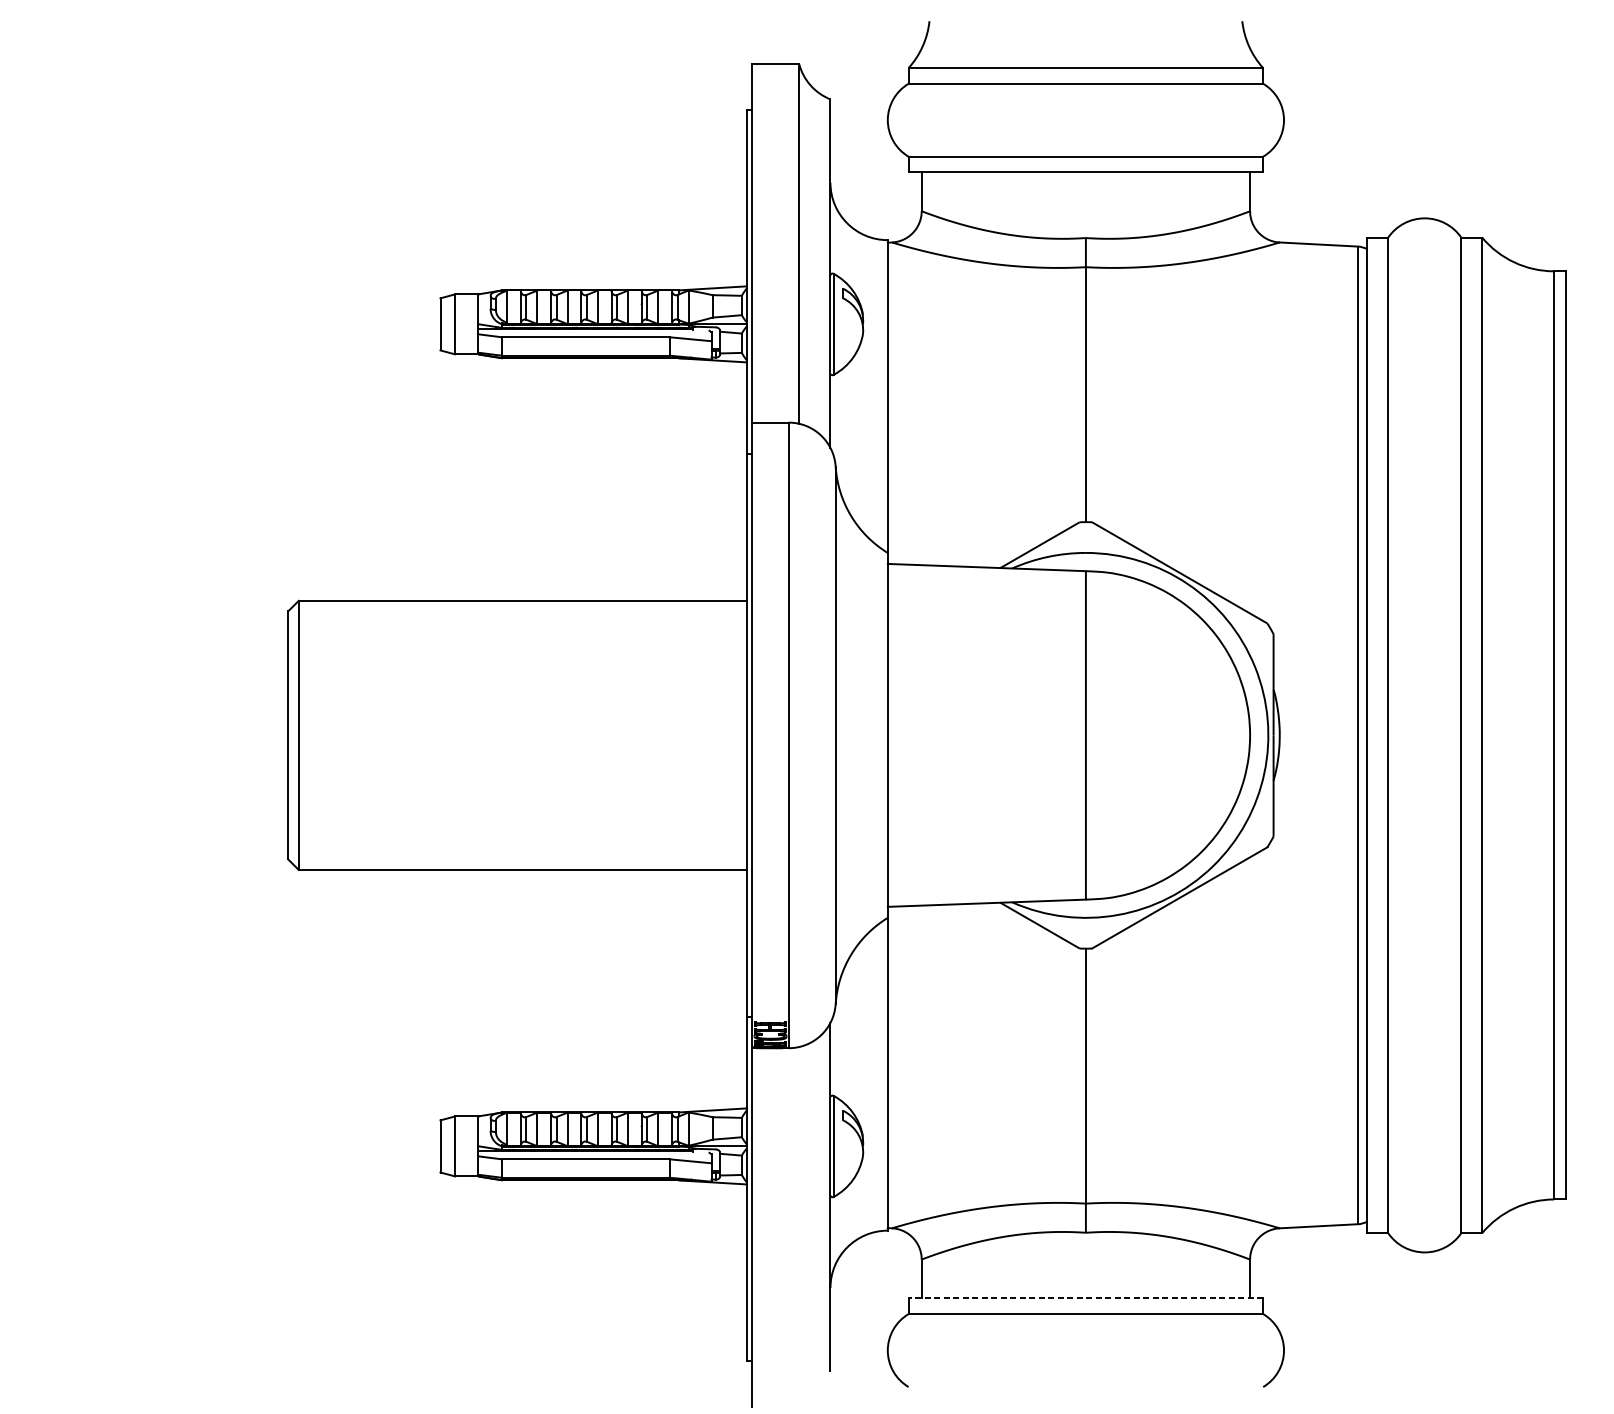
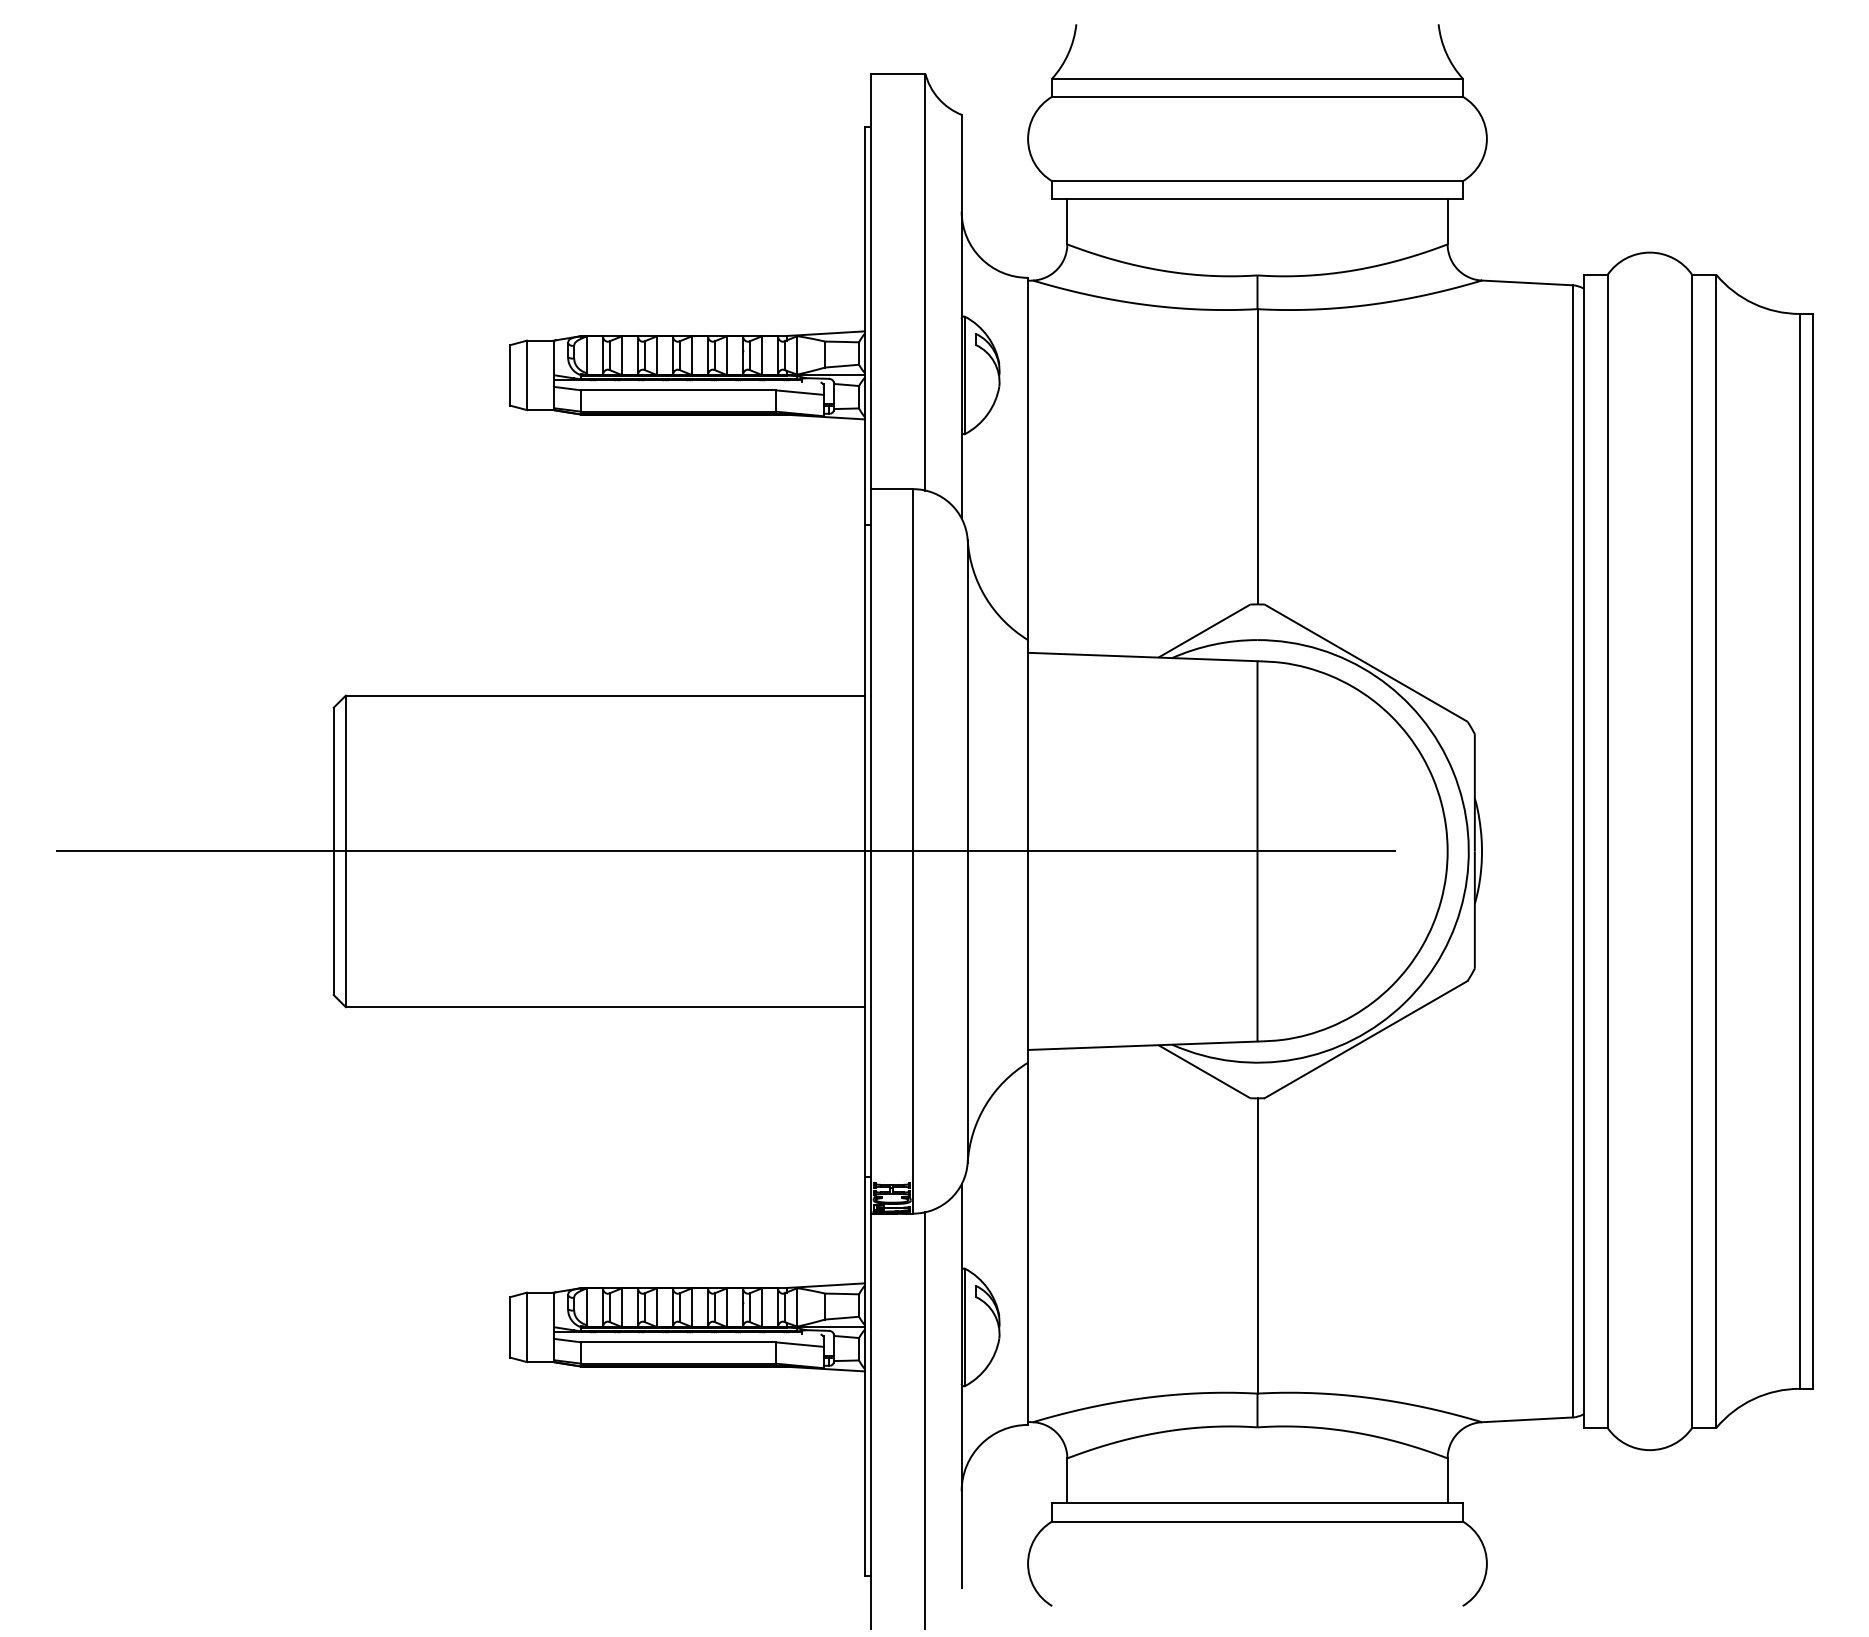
line: (627, 735) -> (726, 851), added
line: (799, 1226) -> (925, 1420), added
line: (1085, 1298) -> (1256, 1503), dashed -> solid

